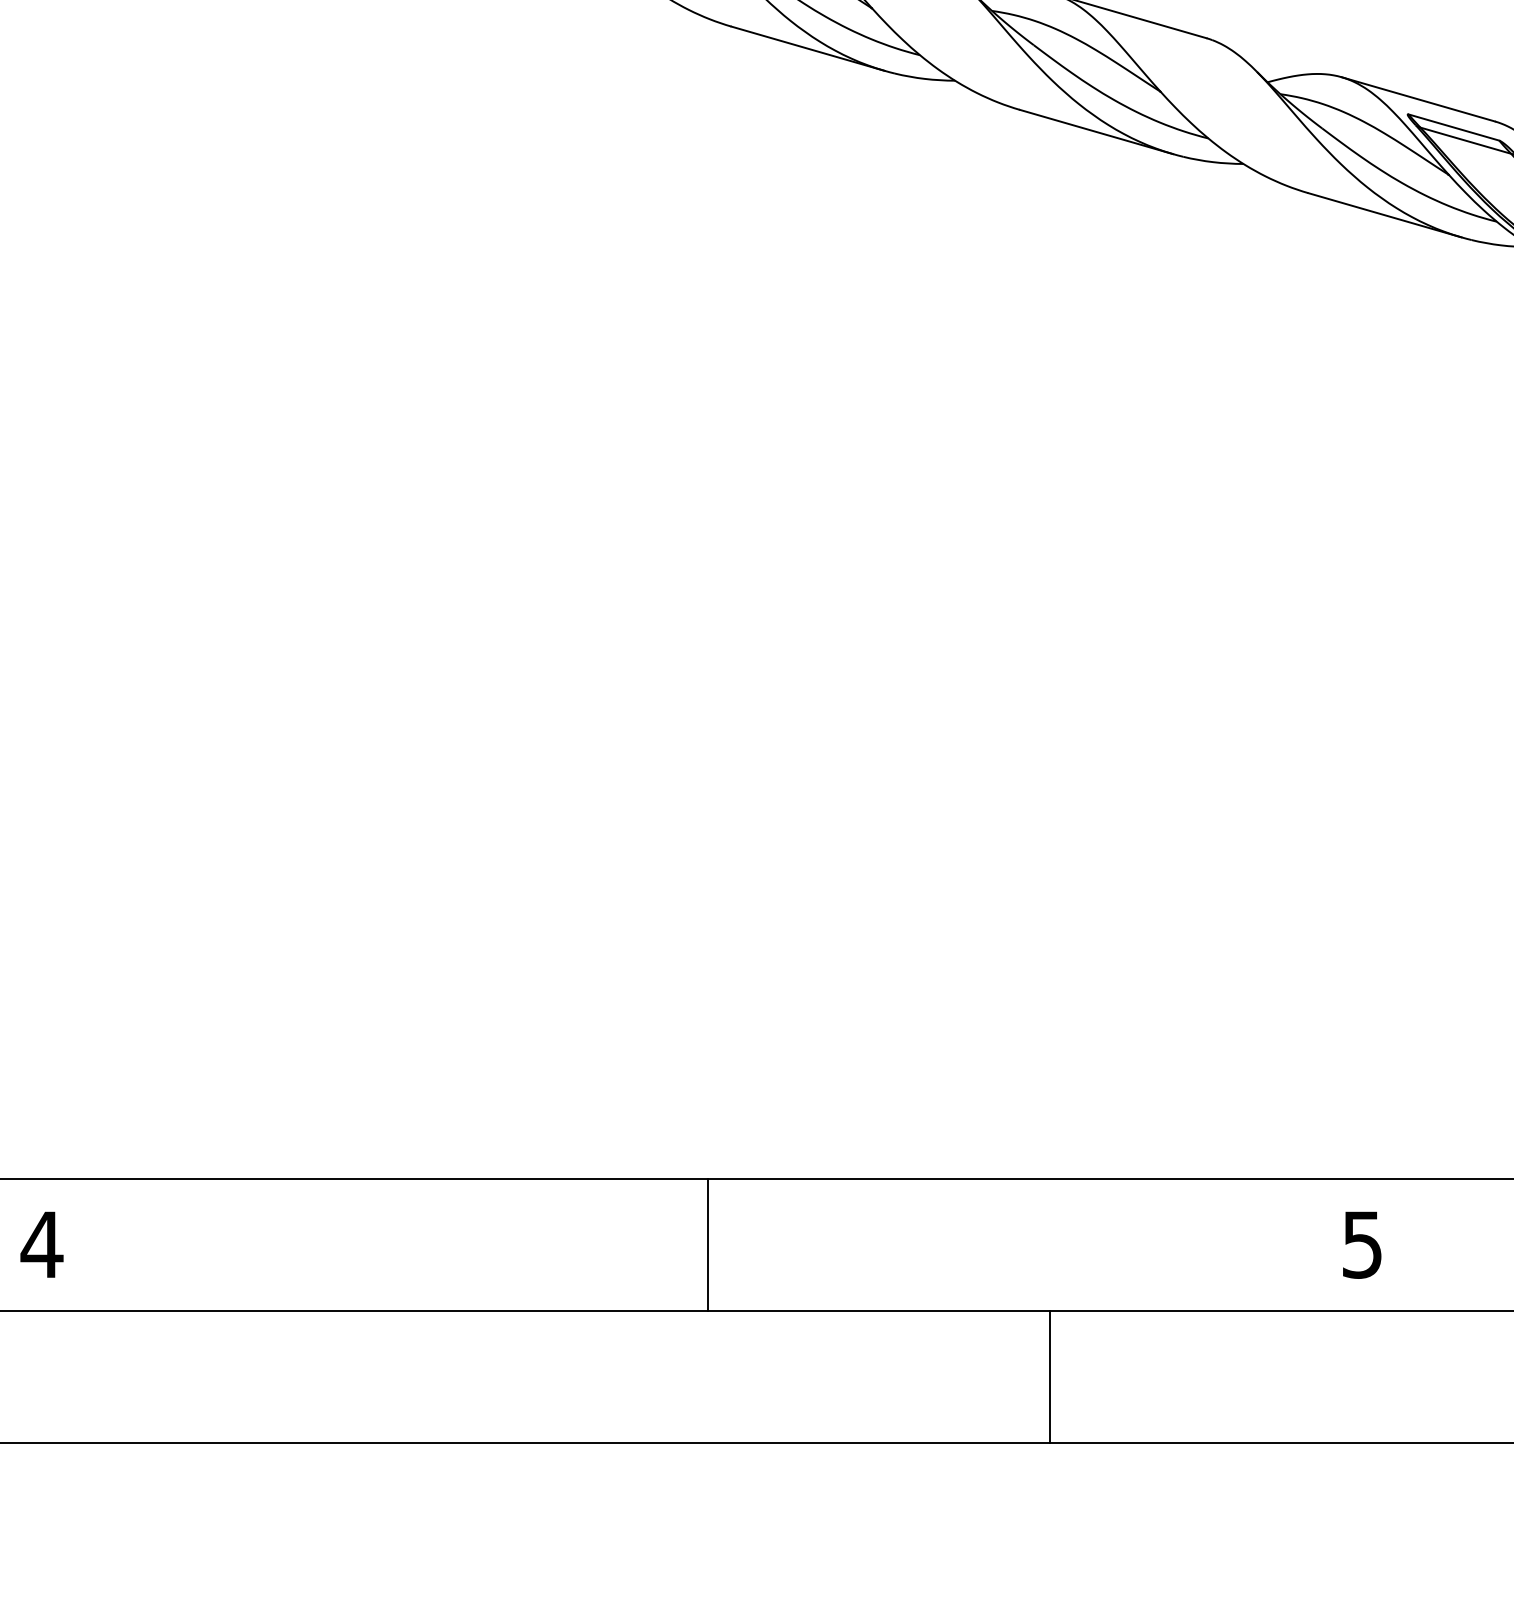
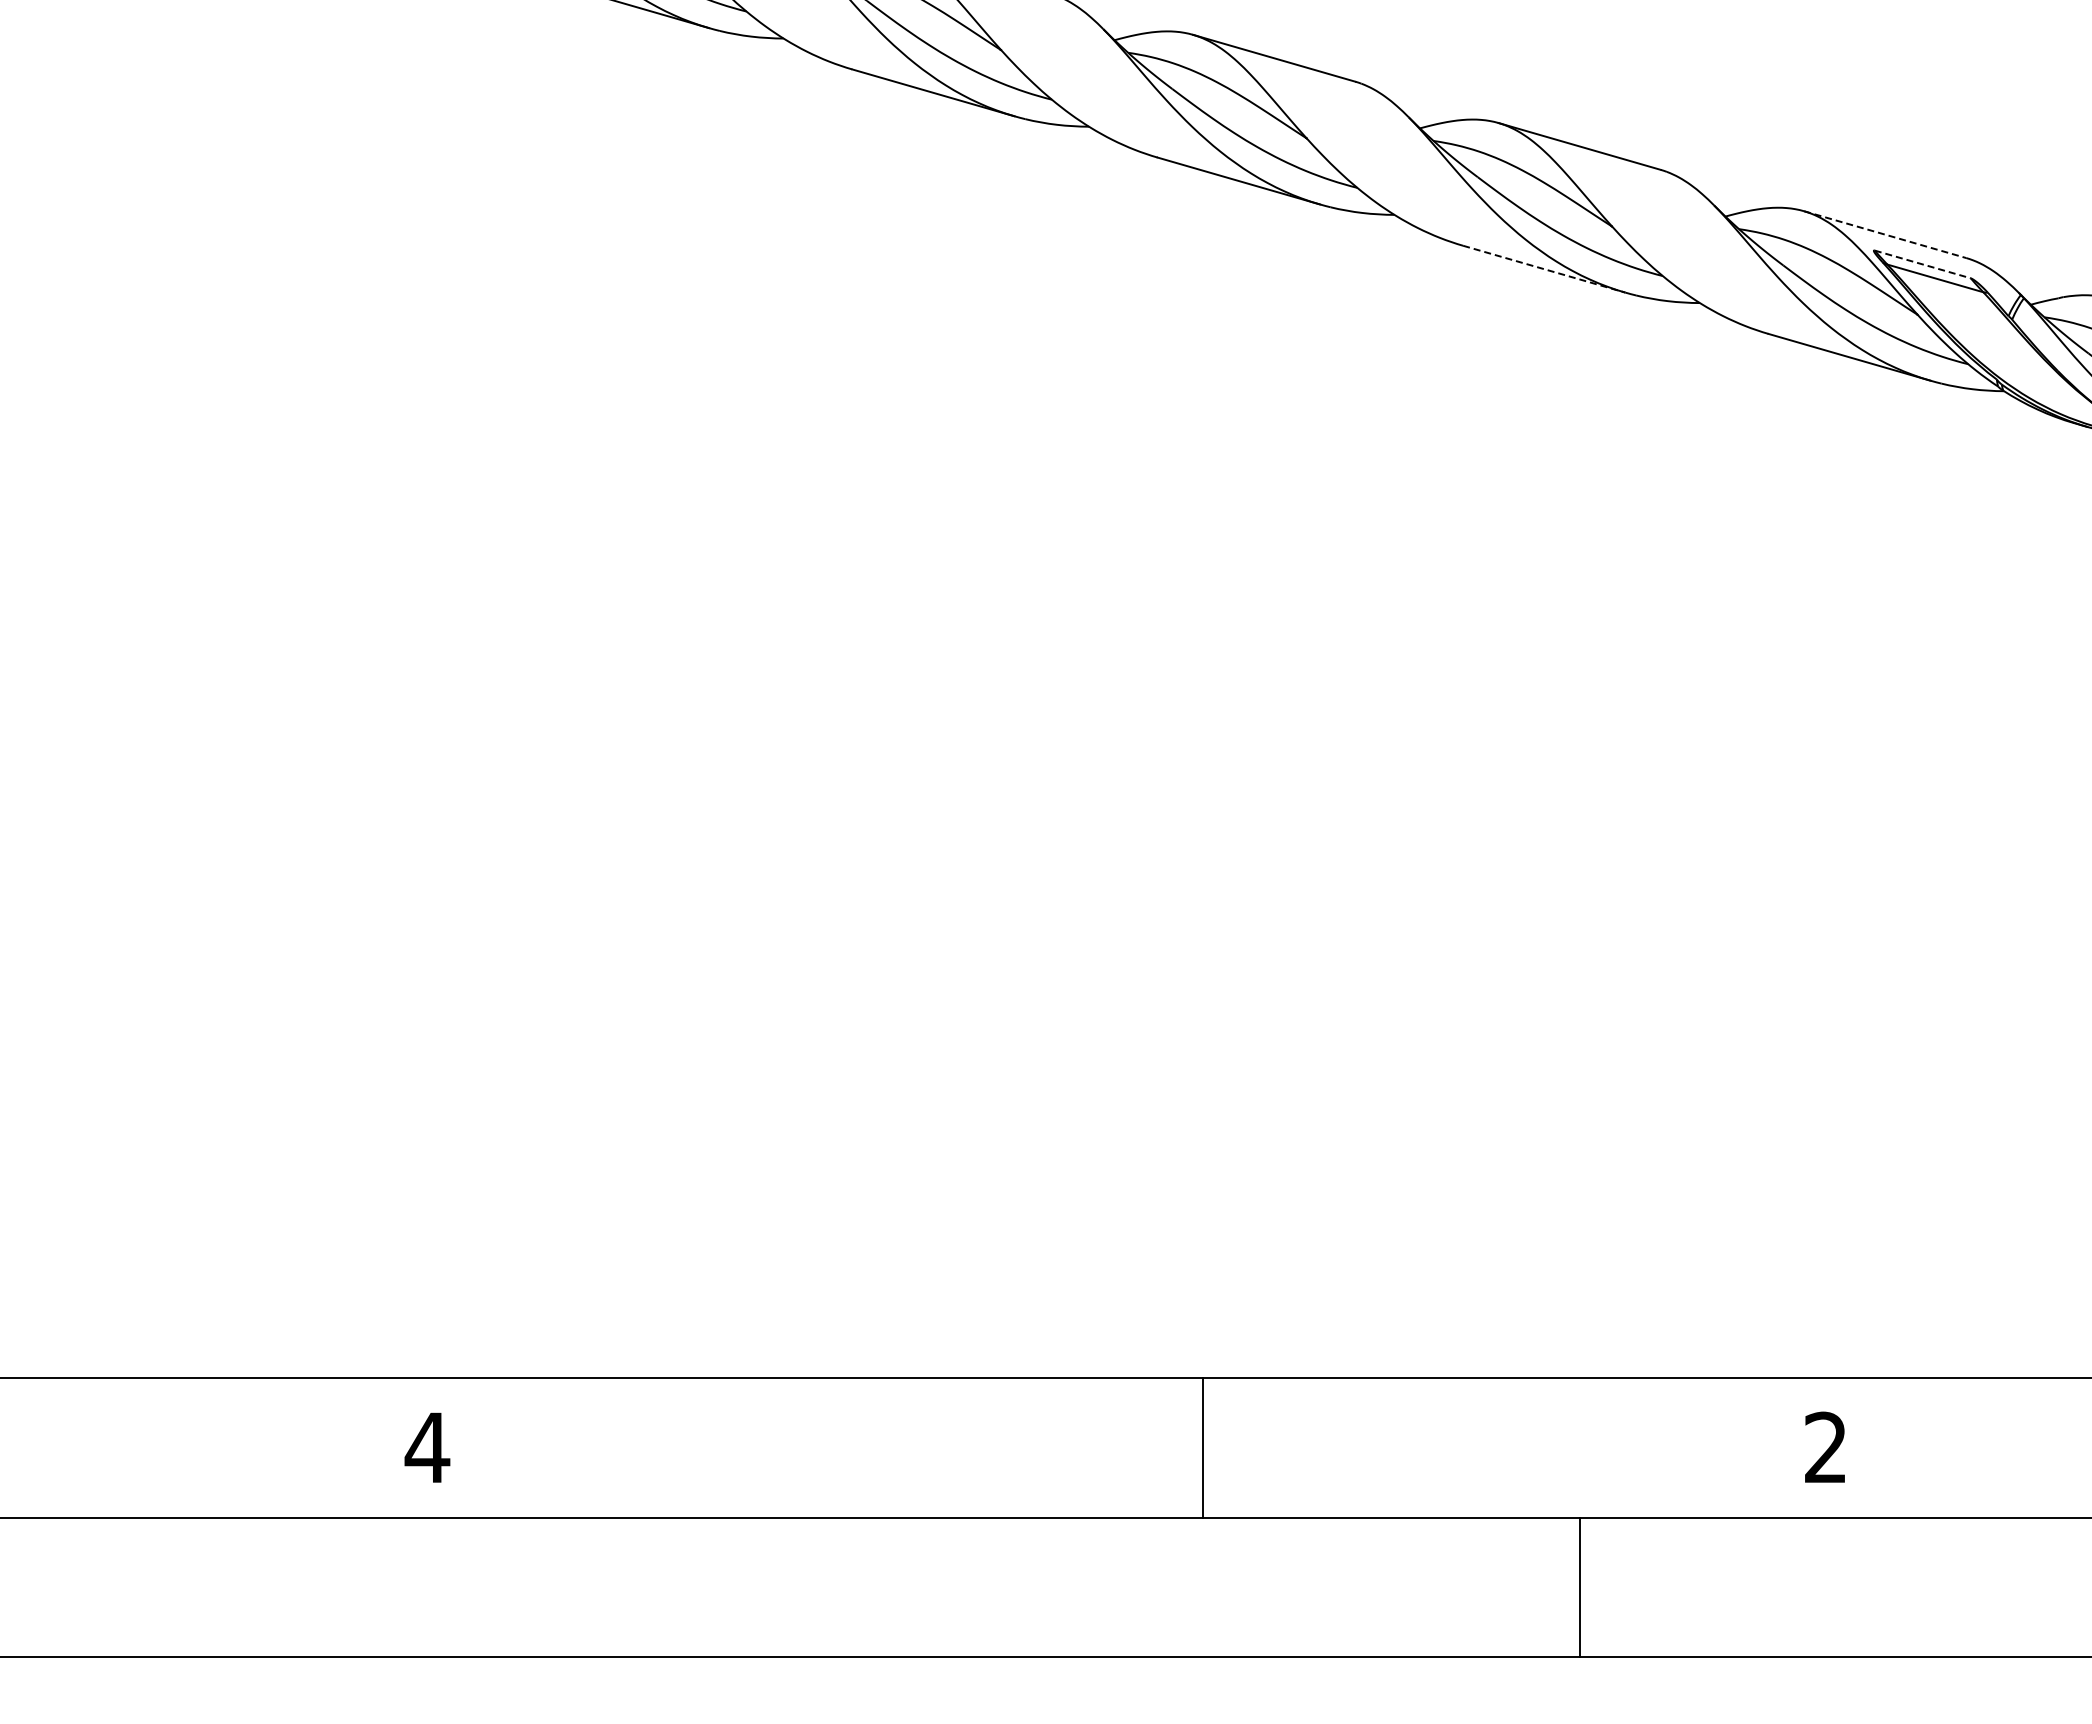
line: (1418, 99) -> (1885, 234), solid -> dashed
line: (1453, 127) -> (1922, 264), solid -> dashed
line: (1096, 132) -> (1544, 269), solid -> dashed
line: (707, 1244) -> (1203, 1447), moved
text: (1362, 1244) -> (1825, 1447), 5 -> 2
line: (1050, 1376) -> (1580, 1587), moved

